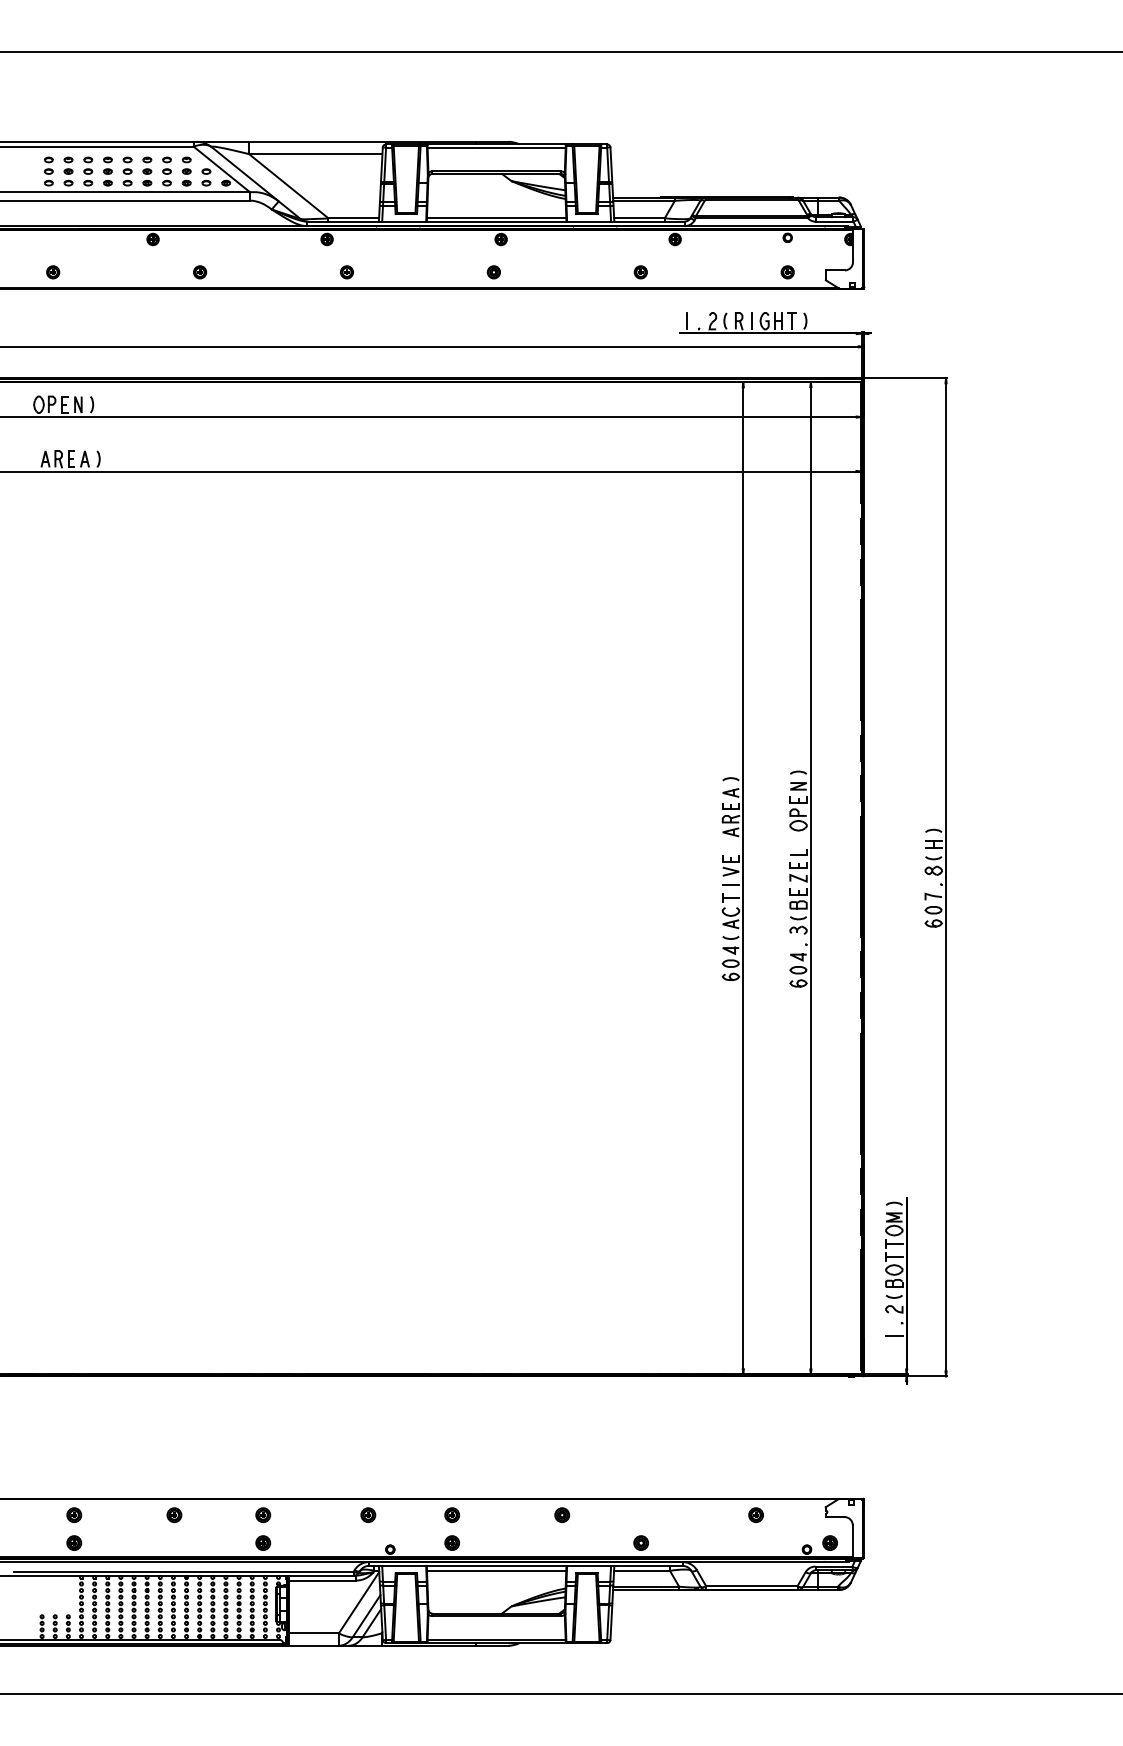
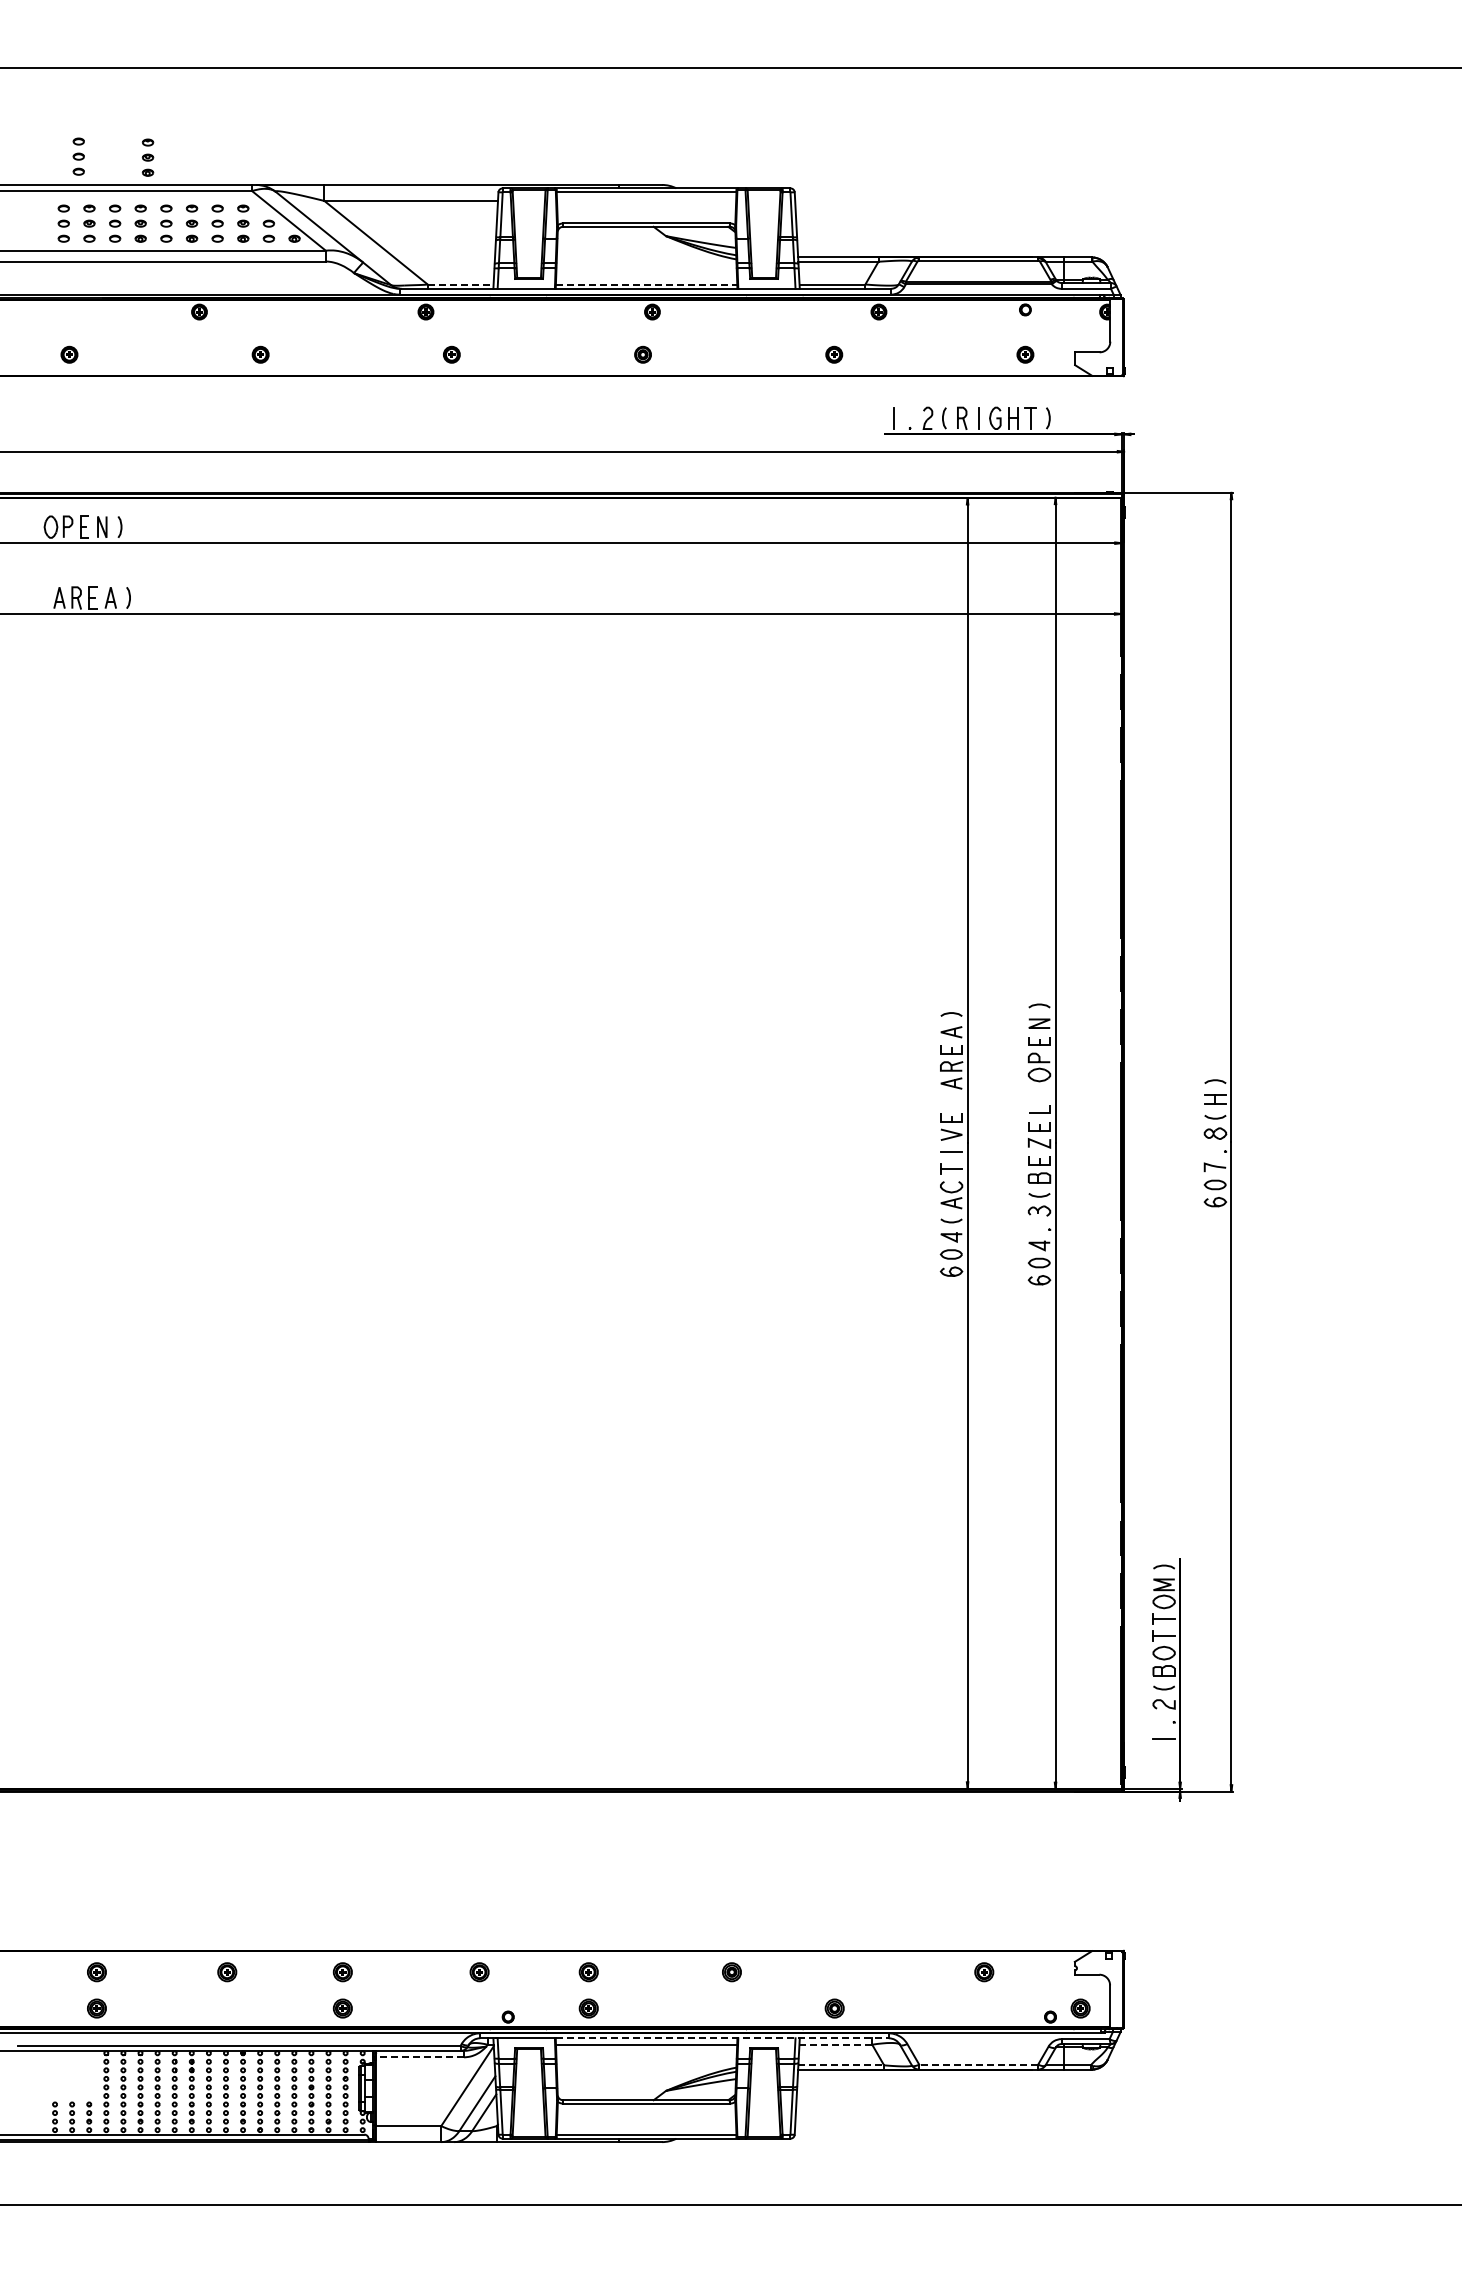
part: (60, 119) -> (78, 156), added
part: (113, 120) -> (147, 157), added
line: (353, 218) -> (460, 284), solid -> dashed
line: (496, 218) -> (646, 284), solid -> dashed
line: (554, 1566) -> (722, 2038), solid -> dashed
line: (641, 1570) -> (835, 2044), solid -> dashed
line: (322, 1580) -> (420, 2057), solid -> dashed
line: (646, 1586) -> (841, 2065), solid -> dashed
line: (751, 1586) -> (978, 2064), solid -> dashed

